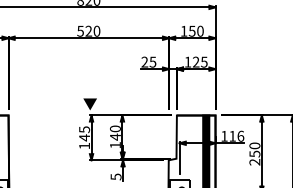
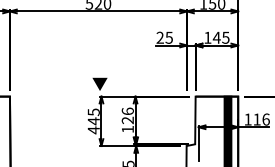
text: (195, 61) -> (216, 37), 125 -> 145
text: (115, 132) -> (127, 115), 140 -> 126
text: (84, 145) -> (93, 129), 145 -> 445

